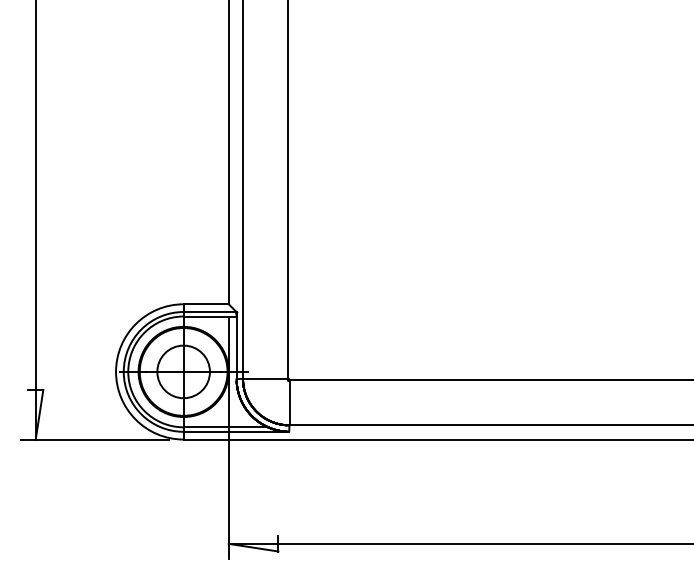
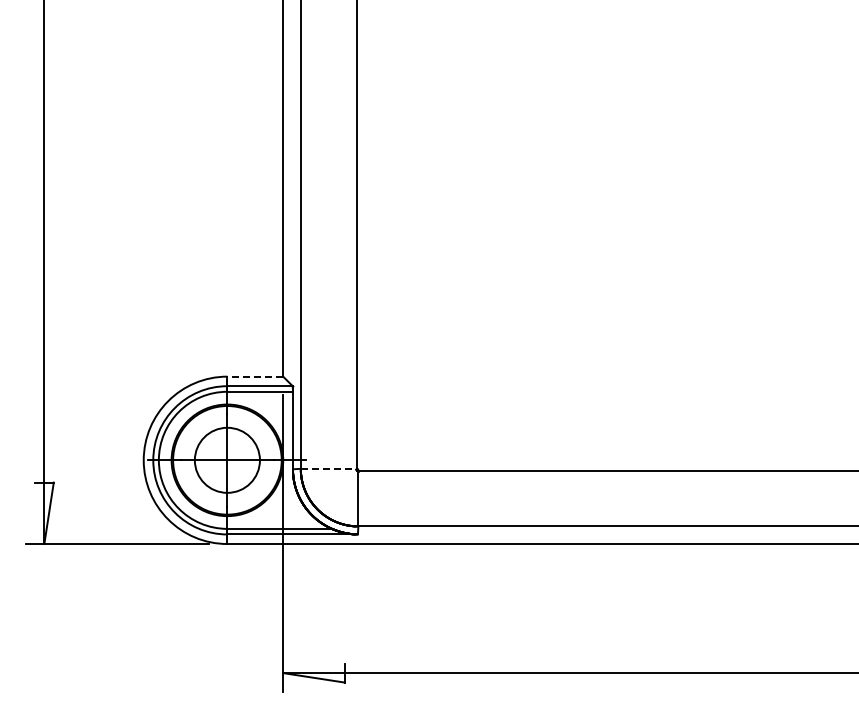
line: (206, 304) -> (255, 376), solid -> dashed
line: (265, 378) -> (328, 468), solid -> dashed

